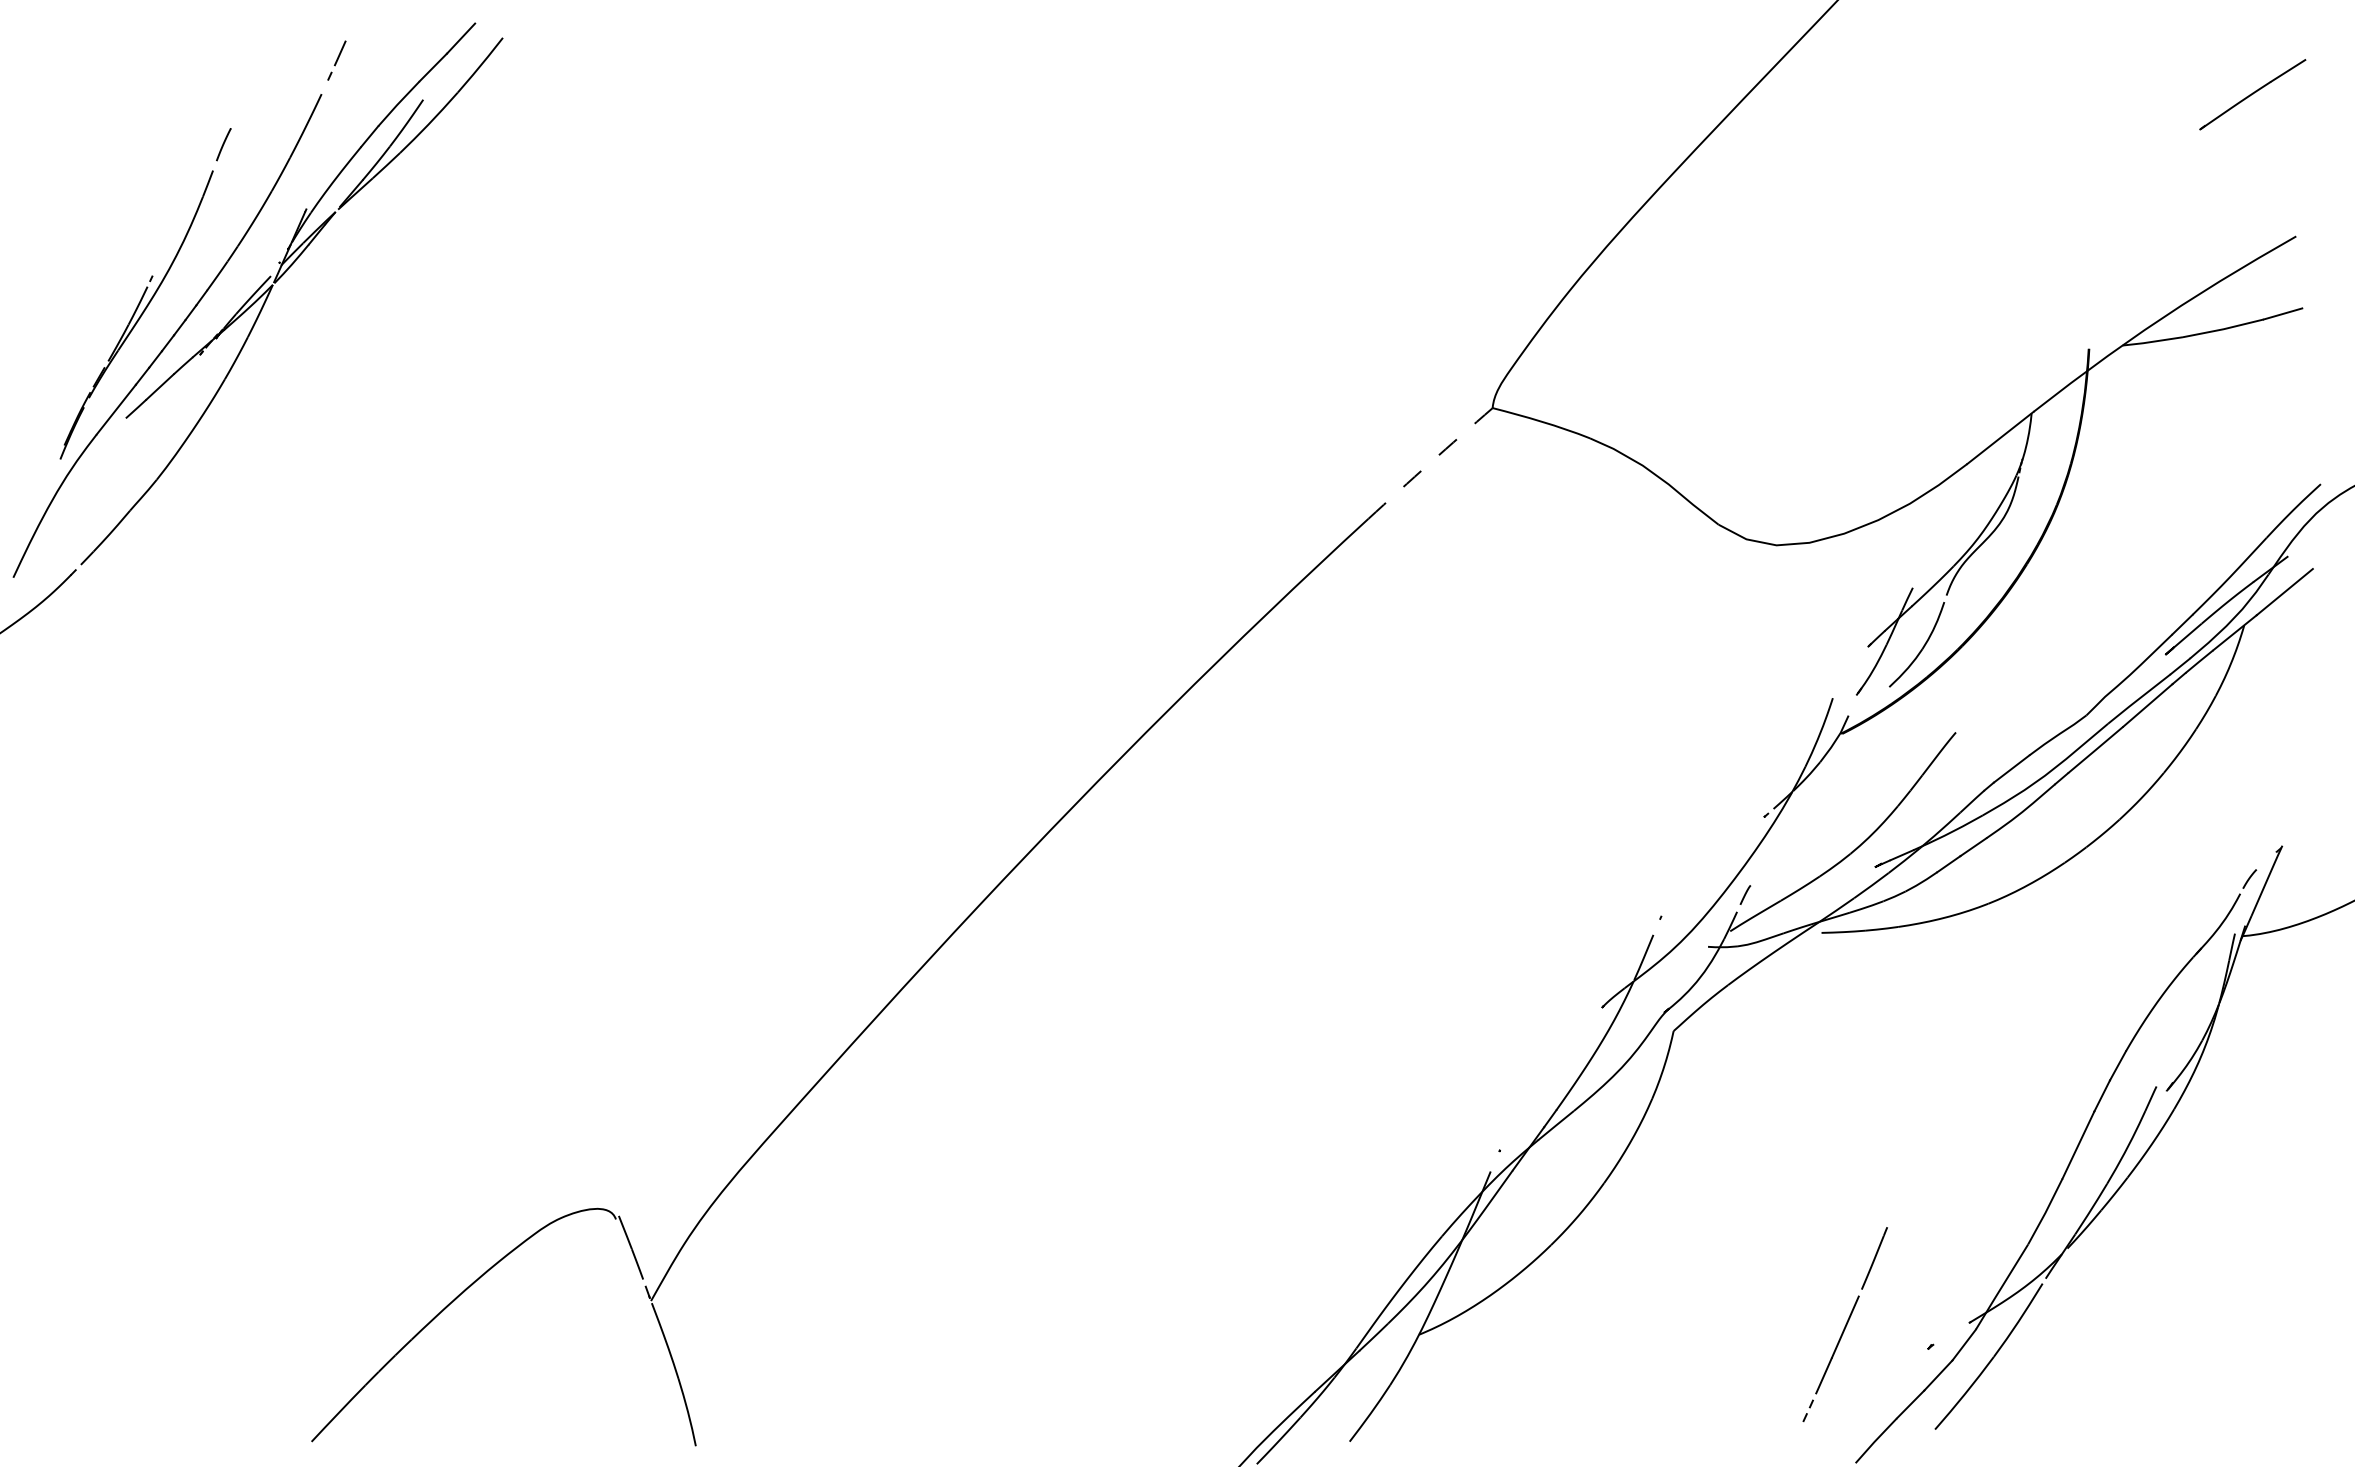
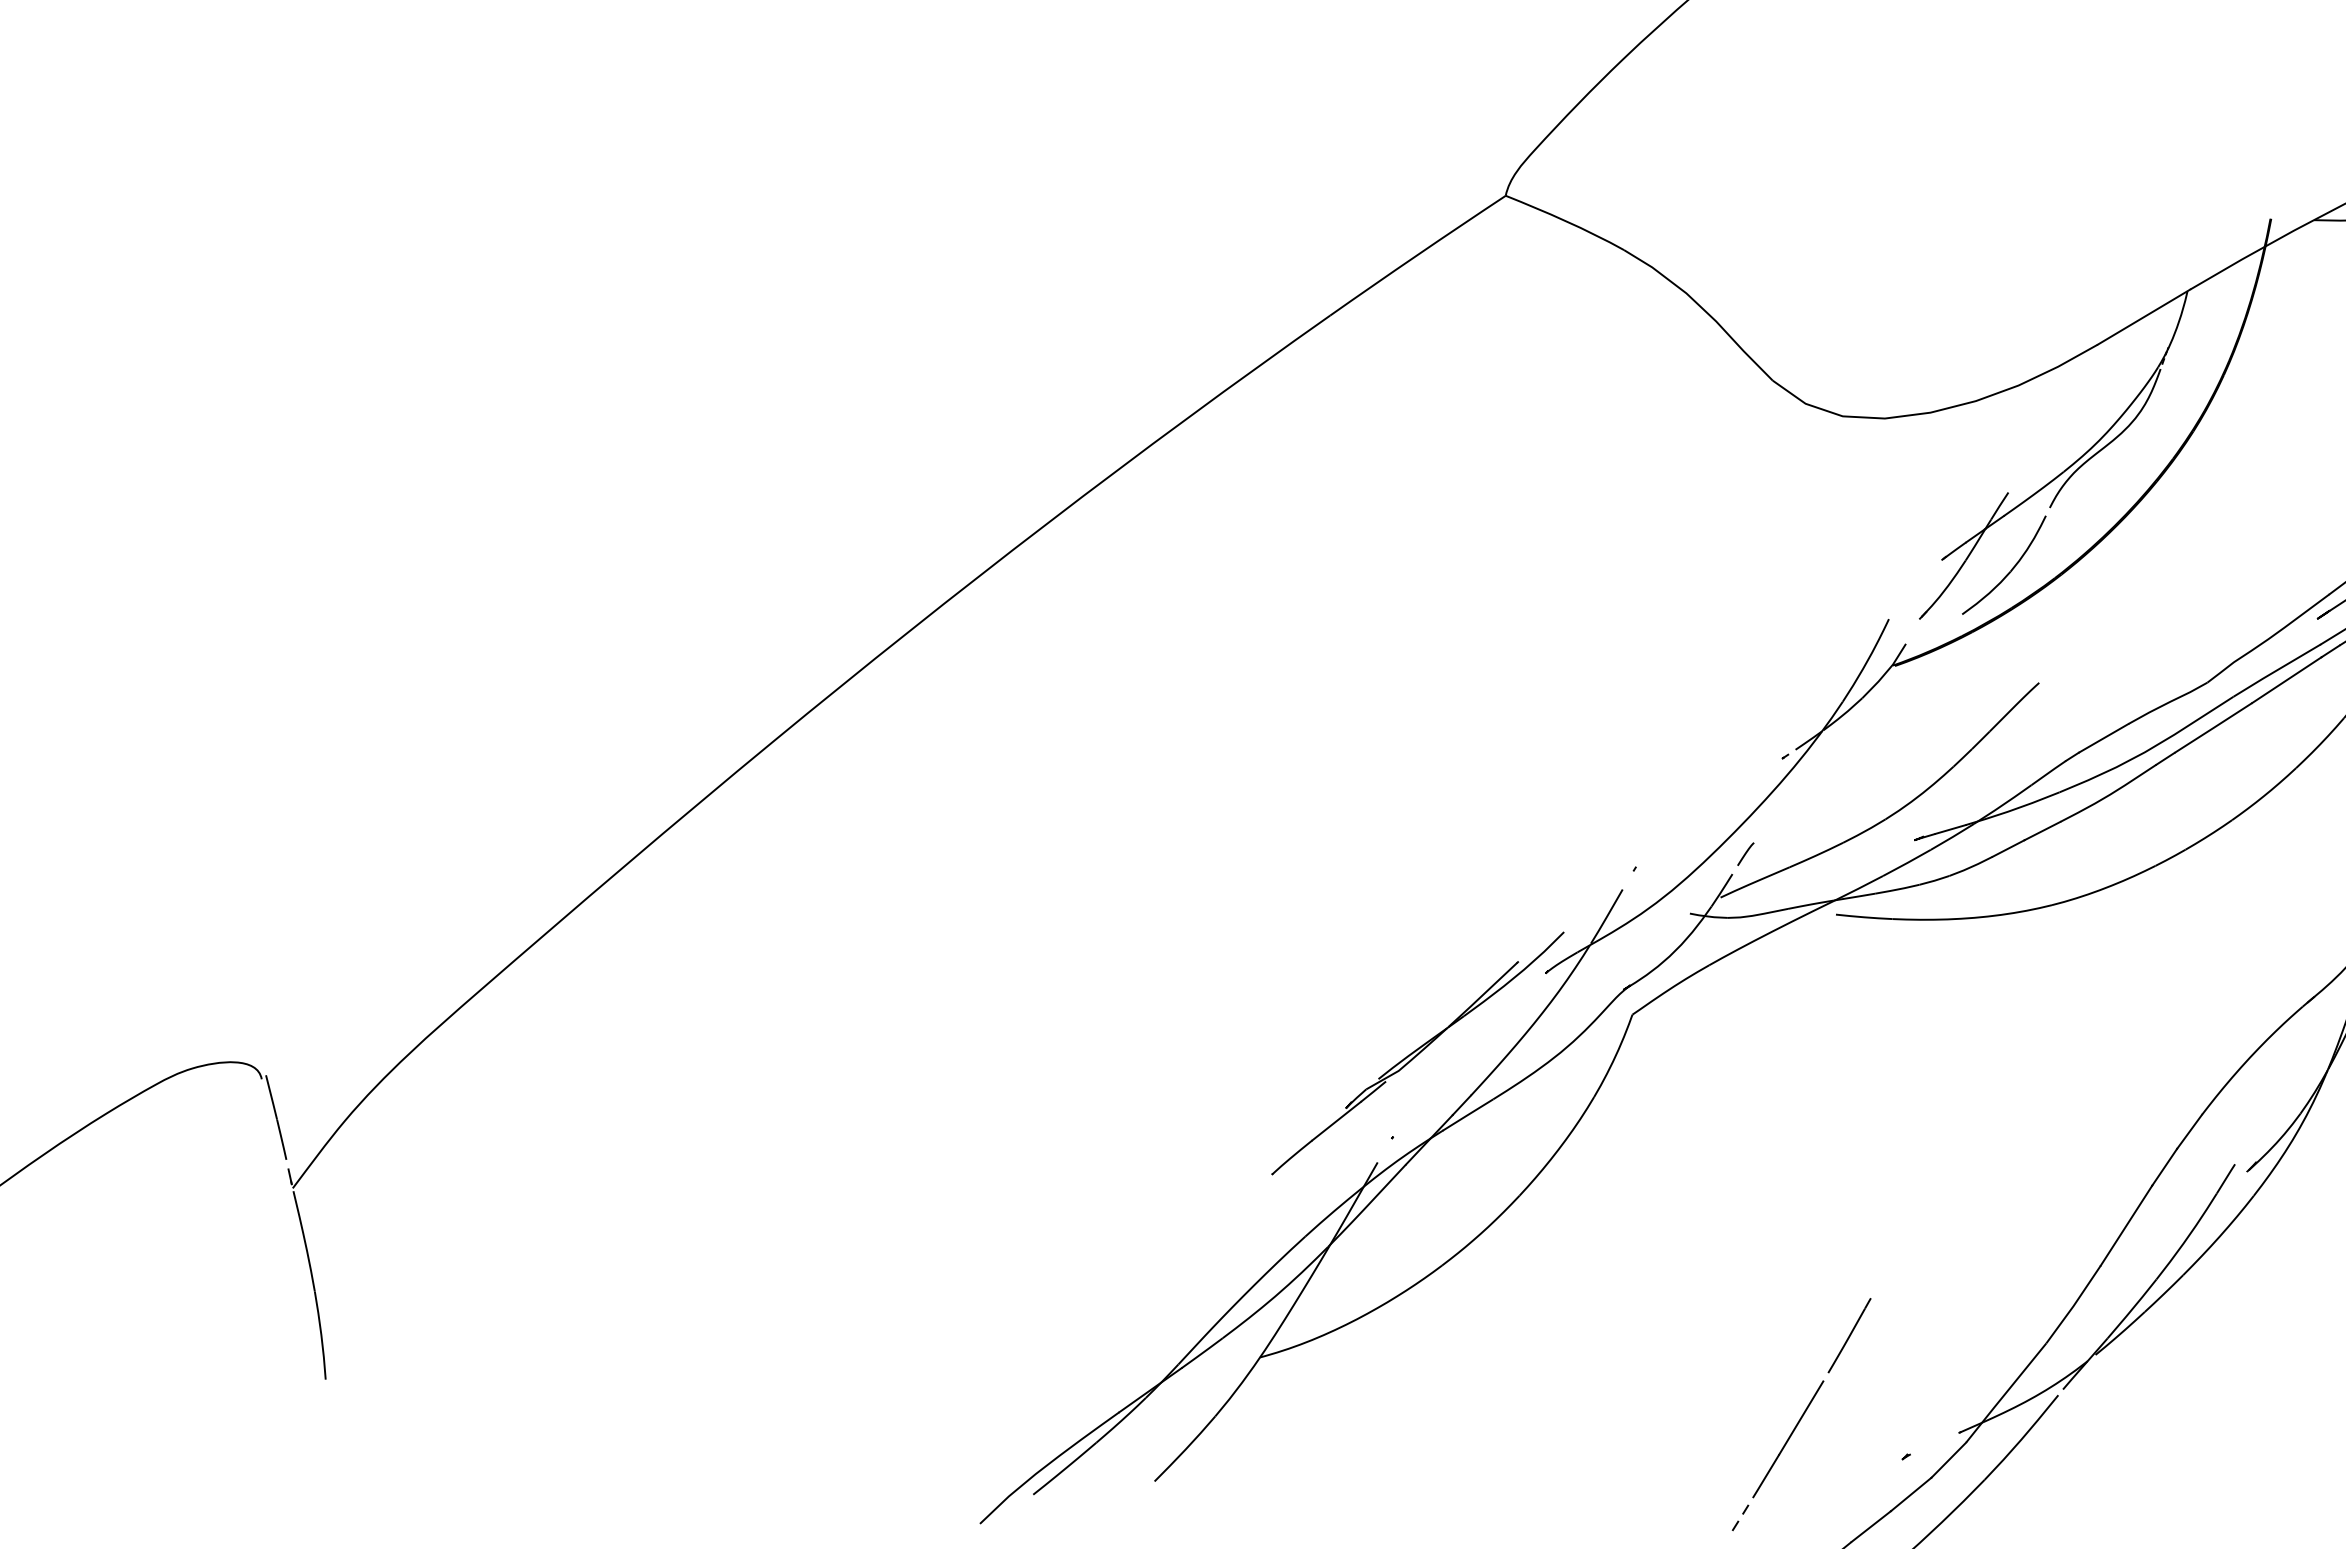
arc: (1430, 463) -> (1417, 255), dashed -> solid
part: (1510, 1082) -> (1417, 1052), added

